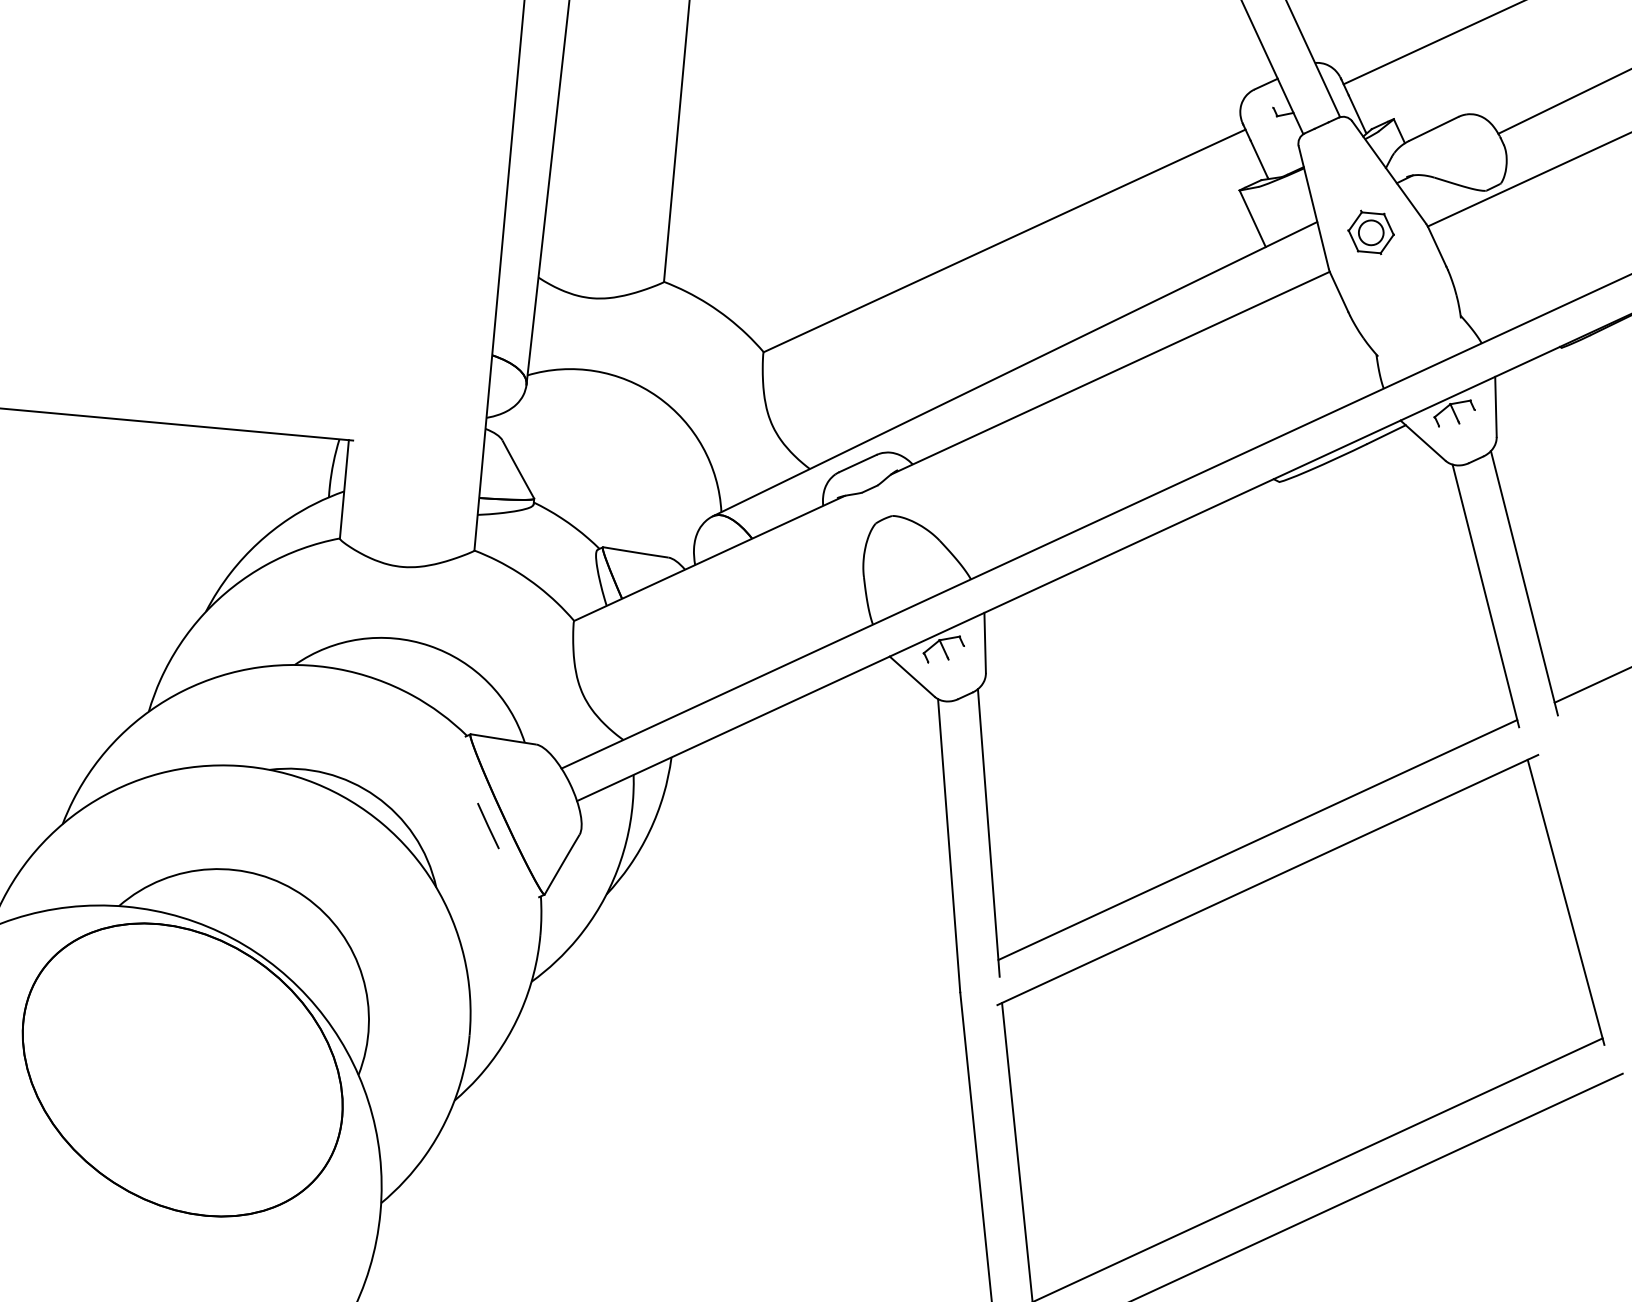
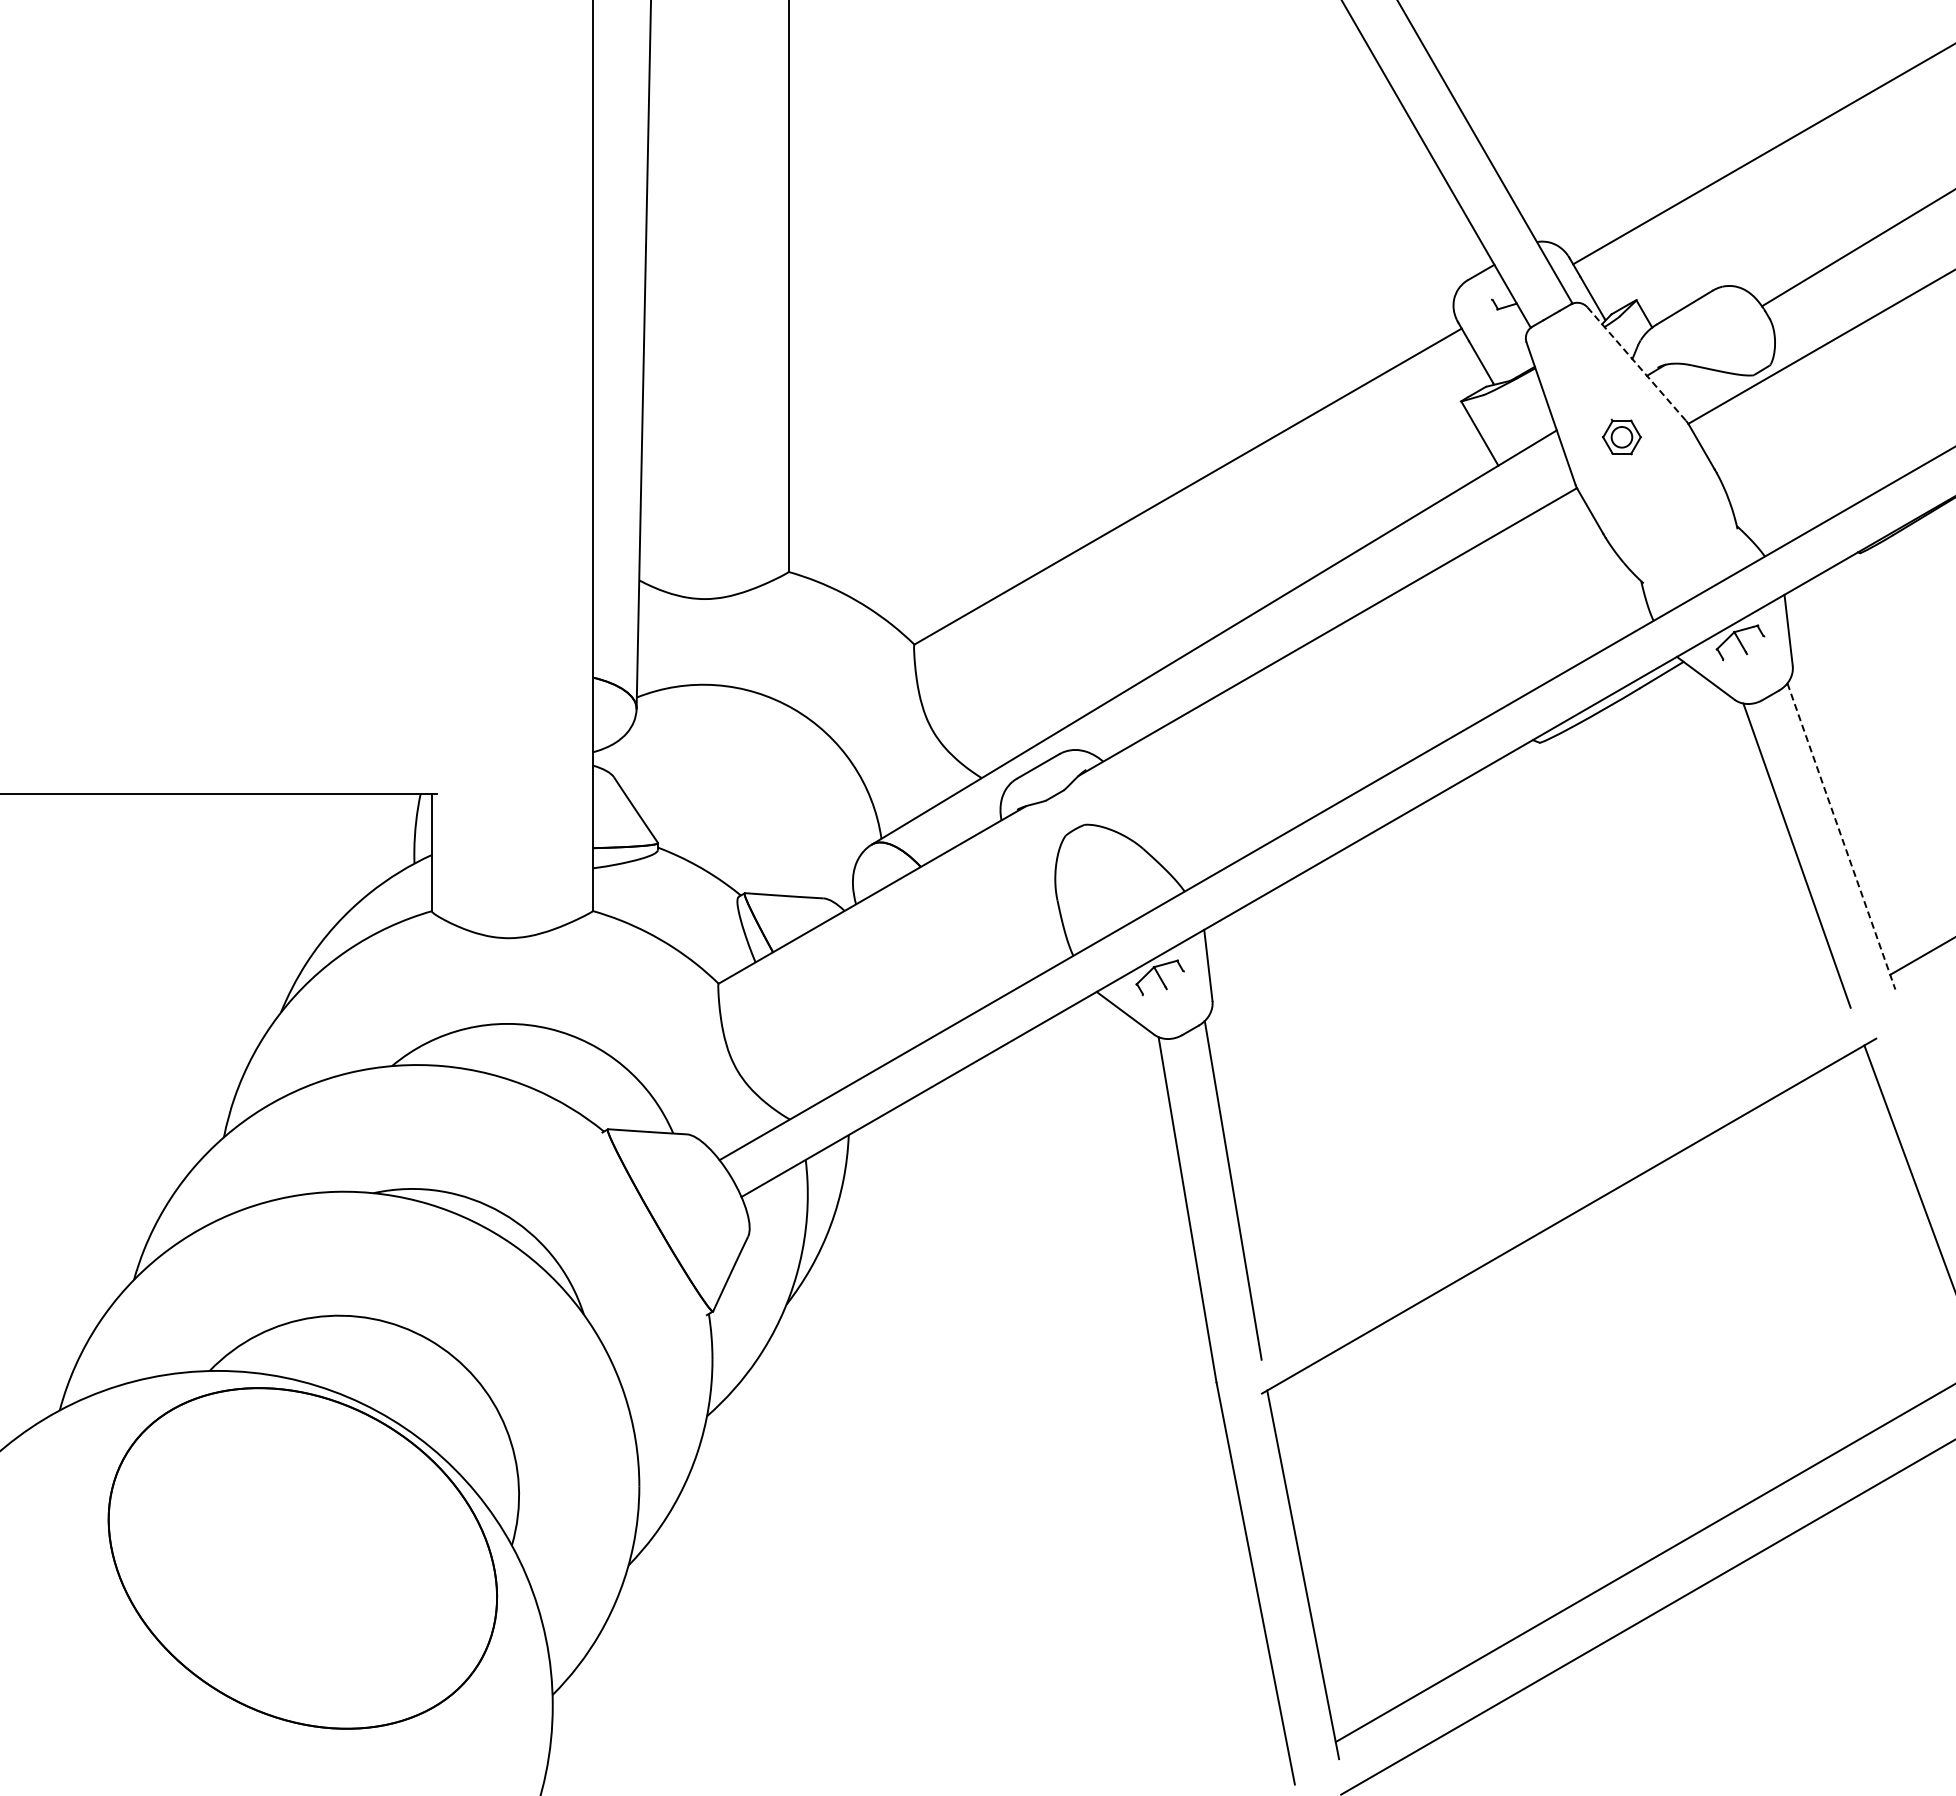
line: (1389, 173) -> (1637, 364), solid -> dashed
part: (1370, 232) -> (1621, 436), size x0.7
line: (1524, 583) -> (1841, 836), solid -> dashed
line: (488, 825) -> (638, 1235), removed
line: (1257, 839) -> (1552, 1169), removed

